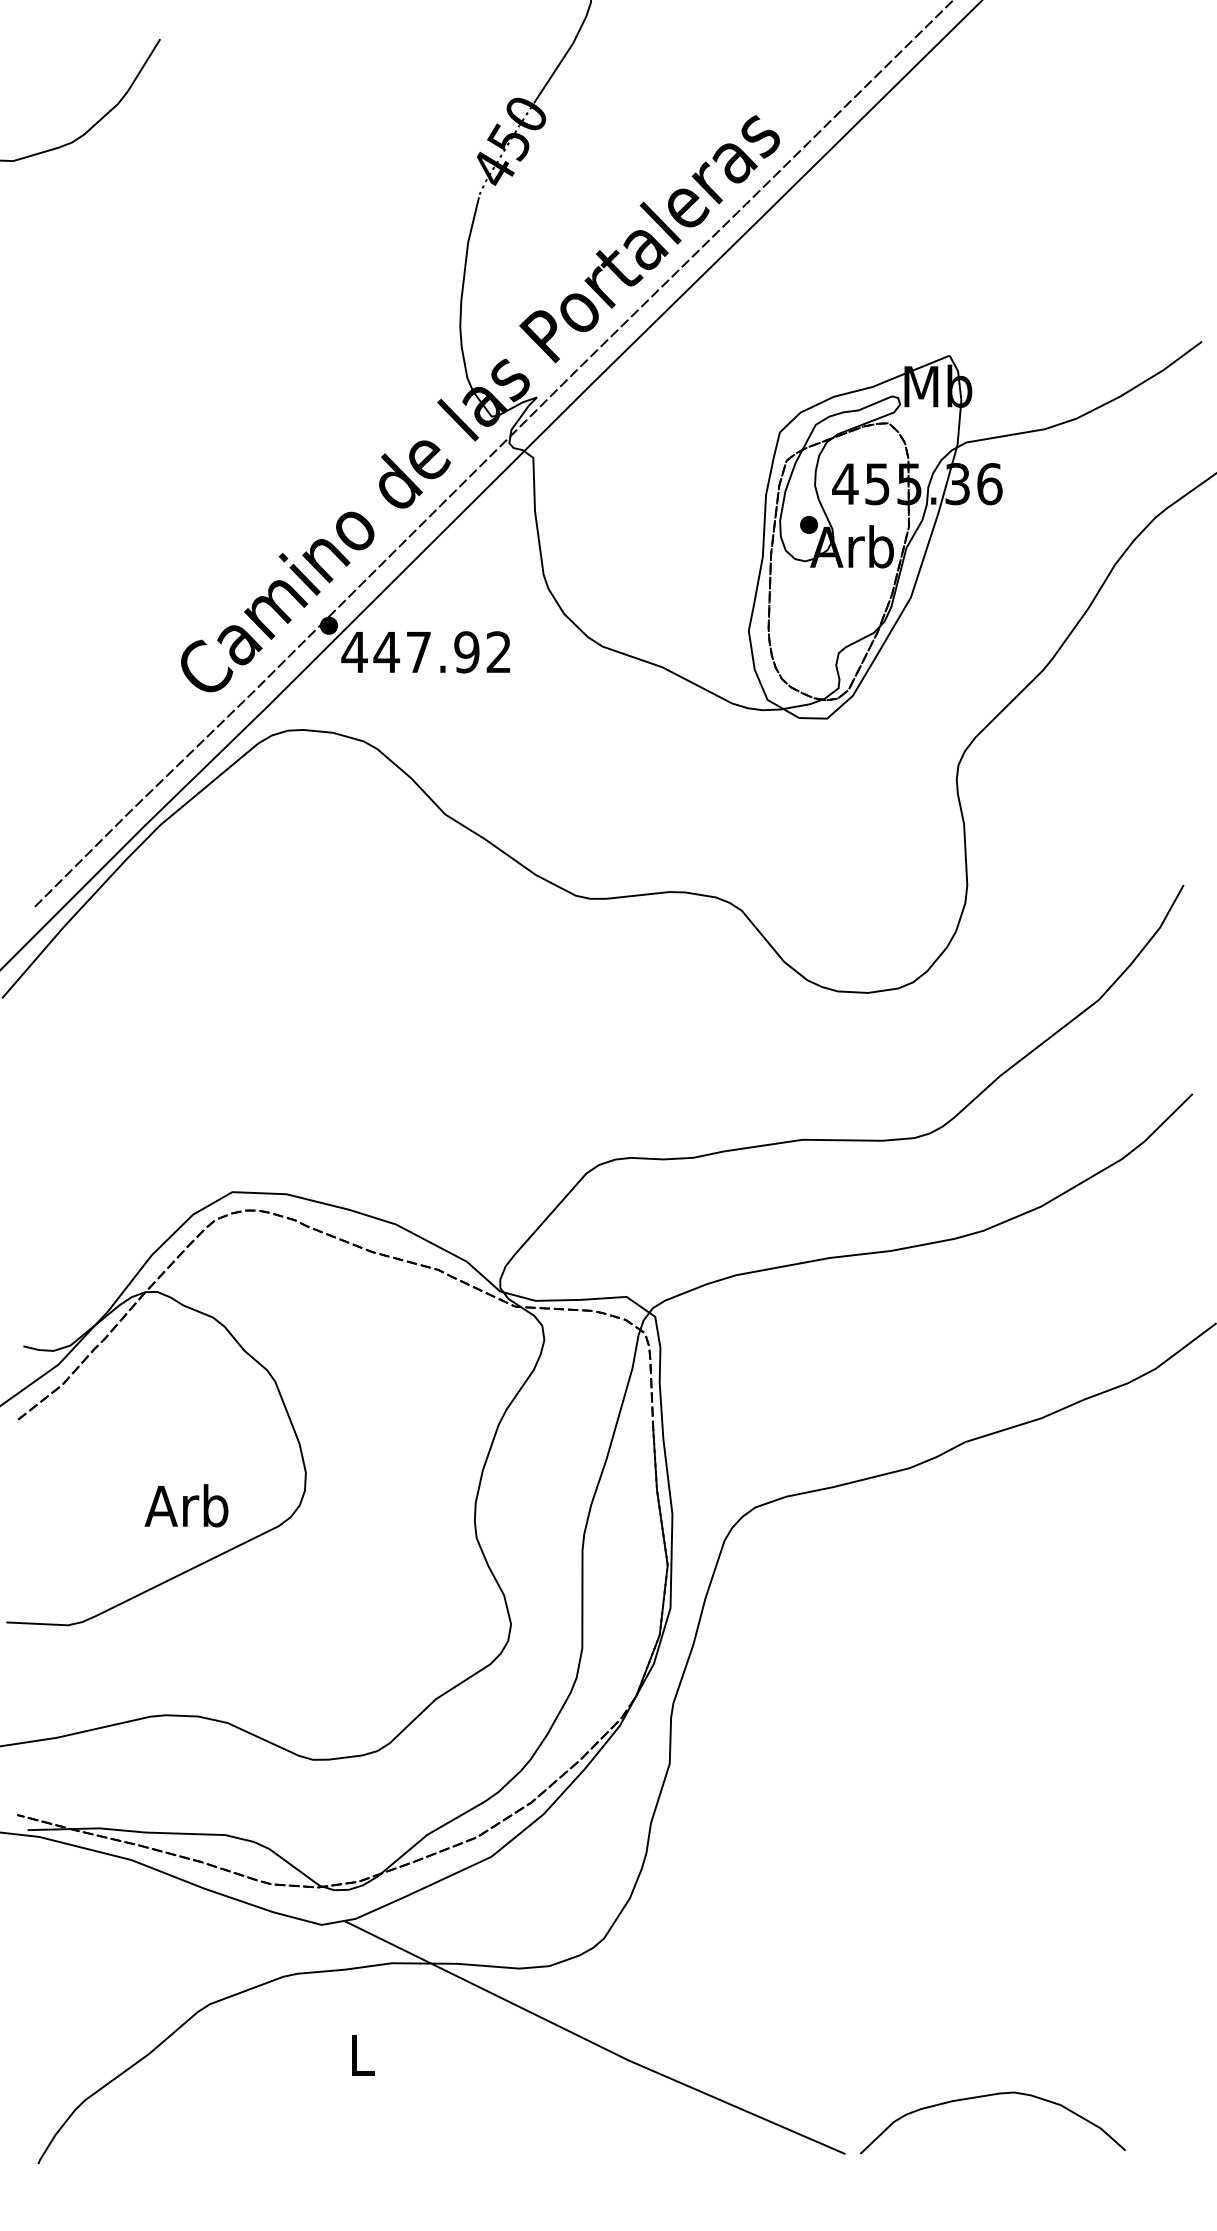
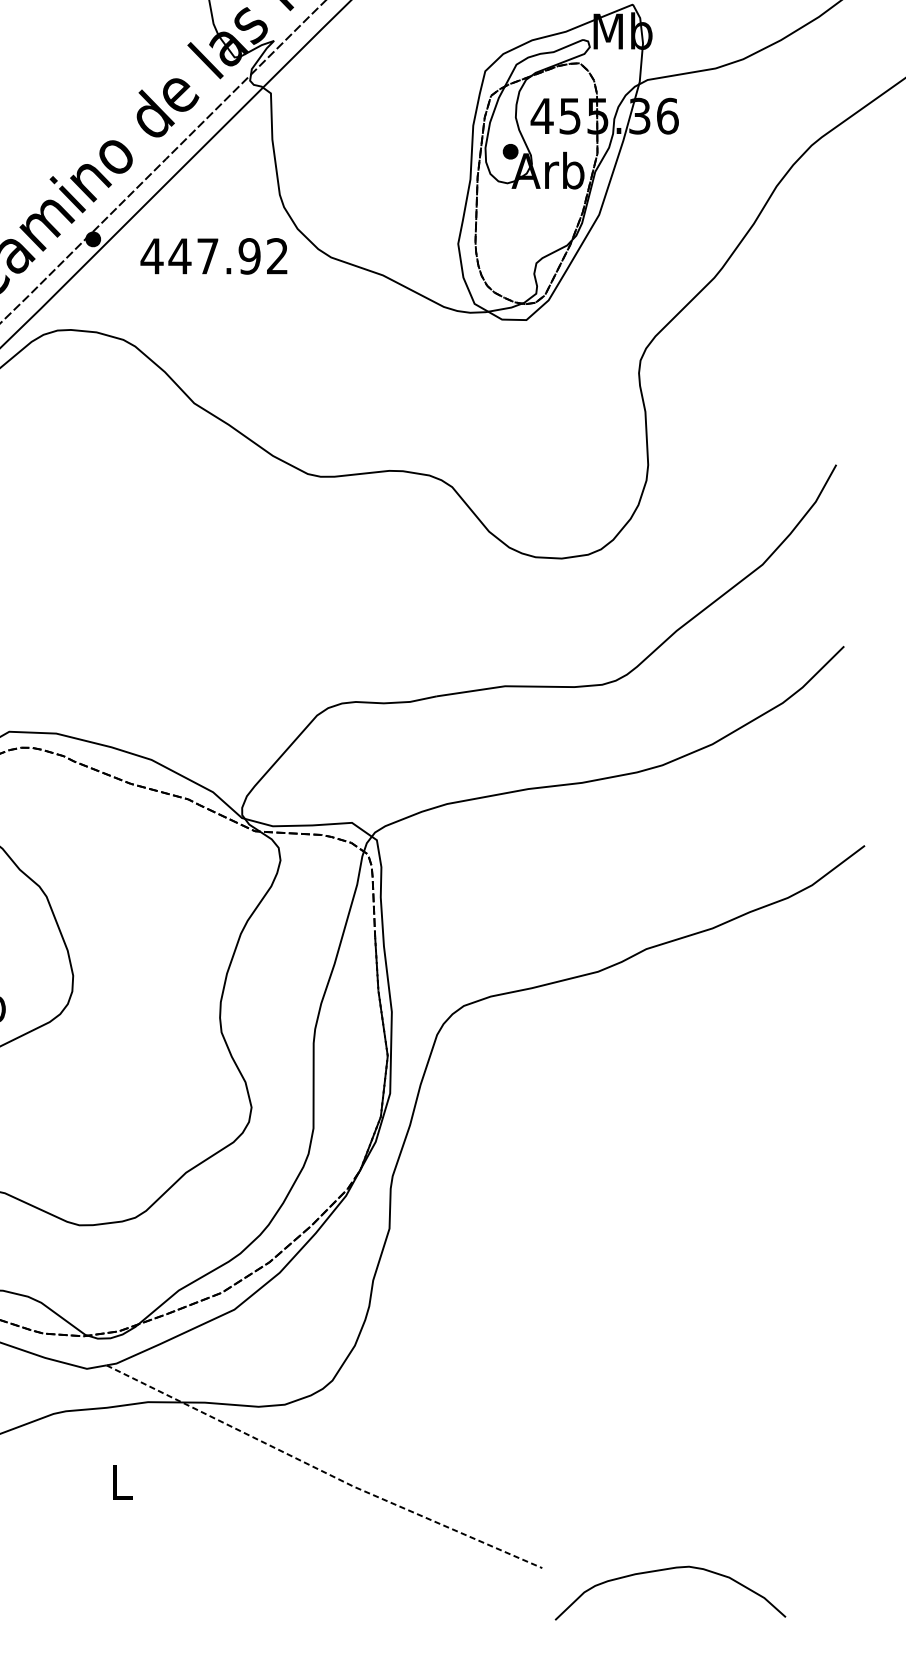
text: (425, 652) -> (213, 256), moved
line: (593, 2043) -> (323, 1471), solid -> dashed
curve: (989, 2096) -> (667, 1570), moved

